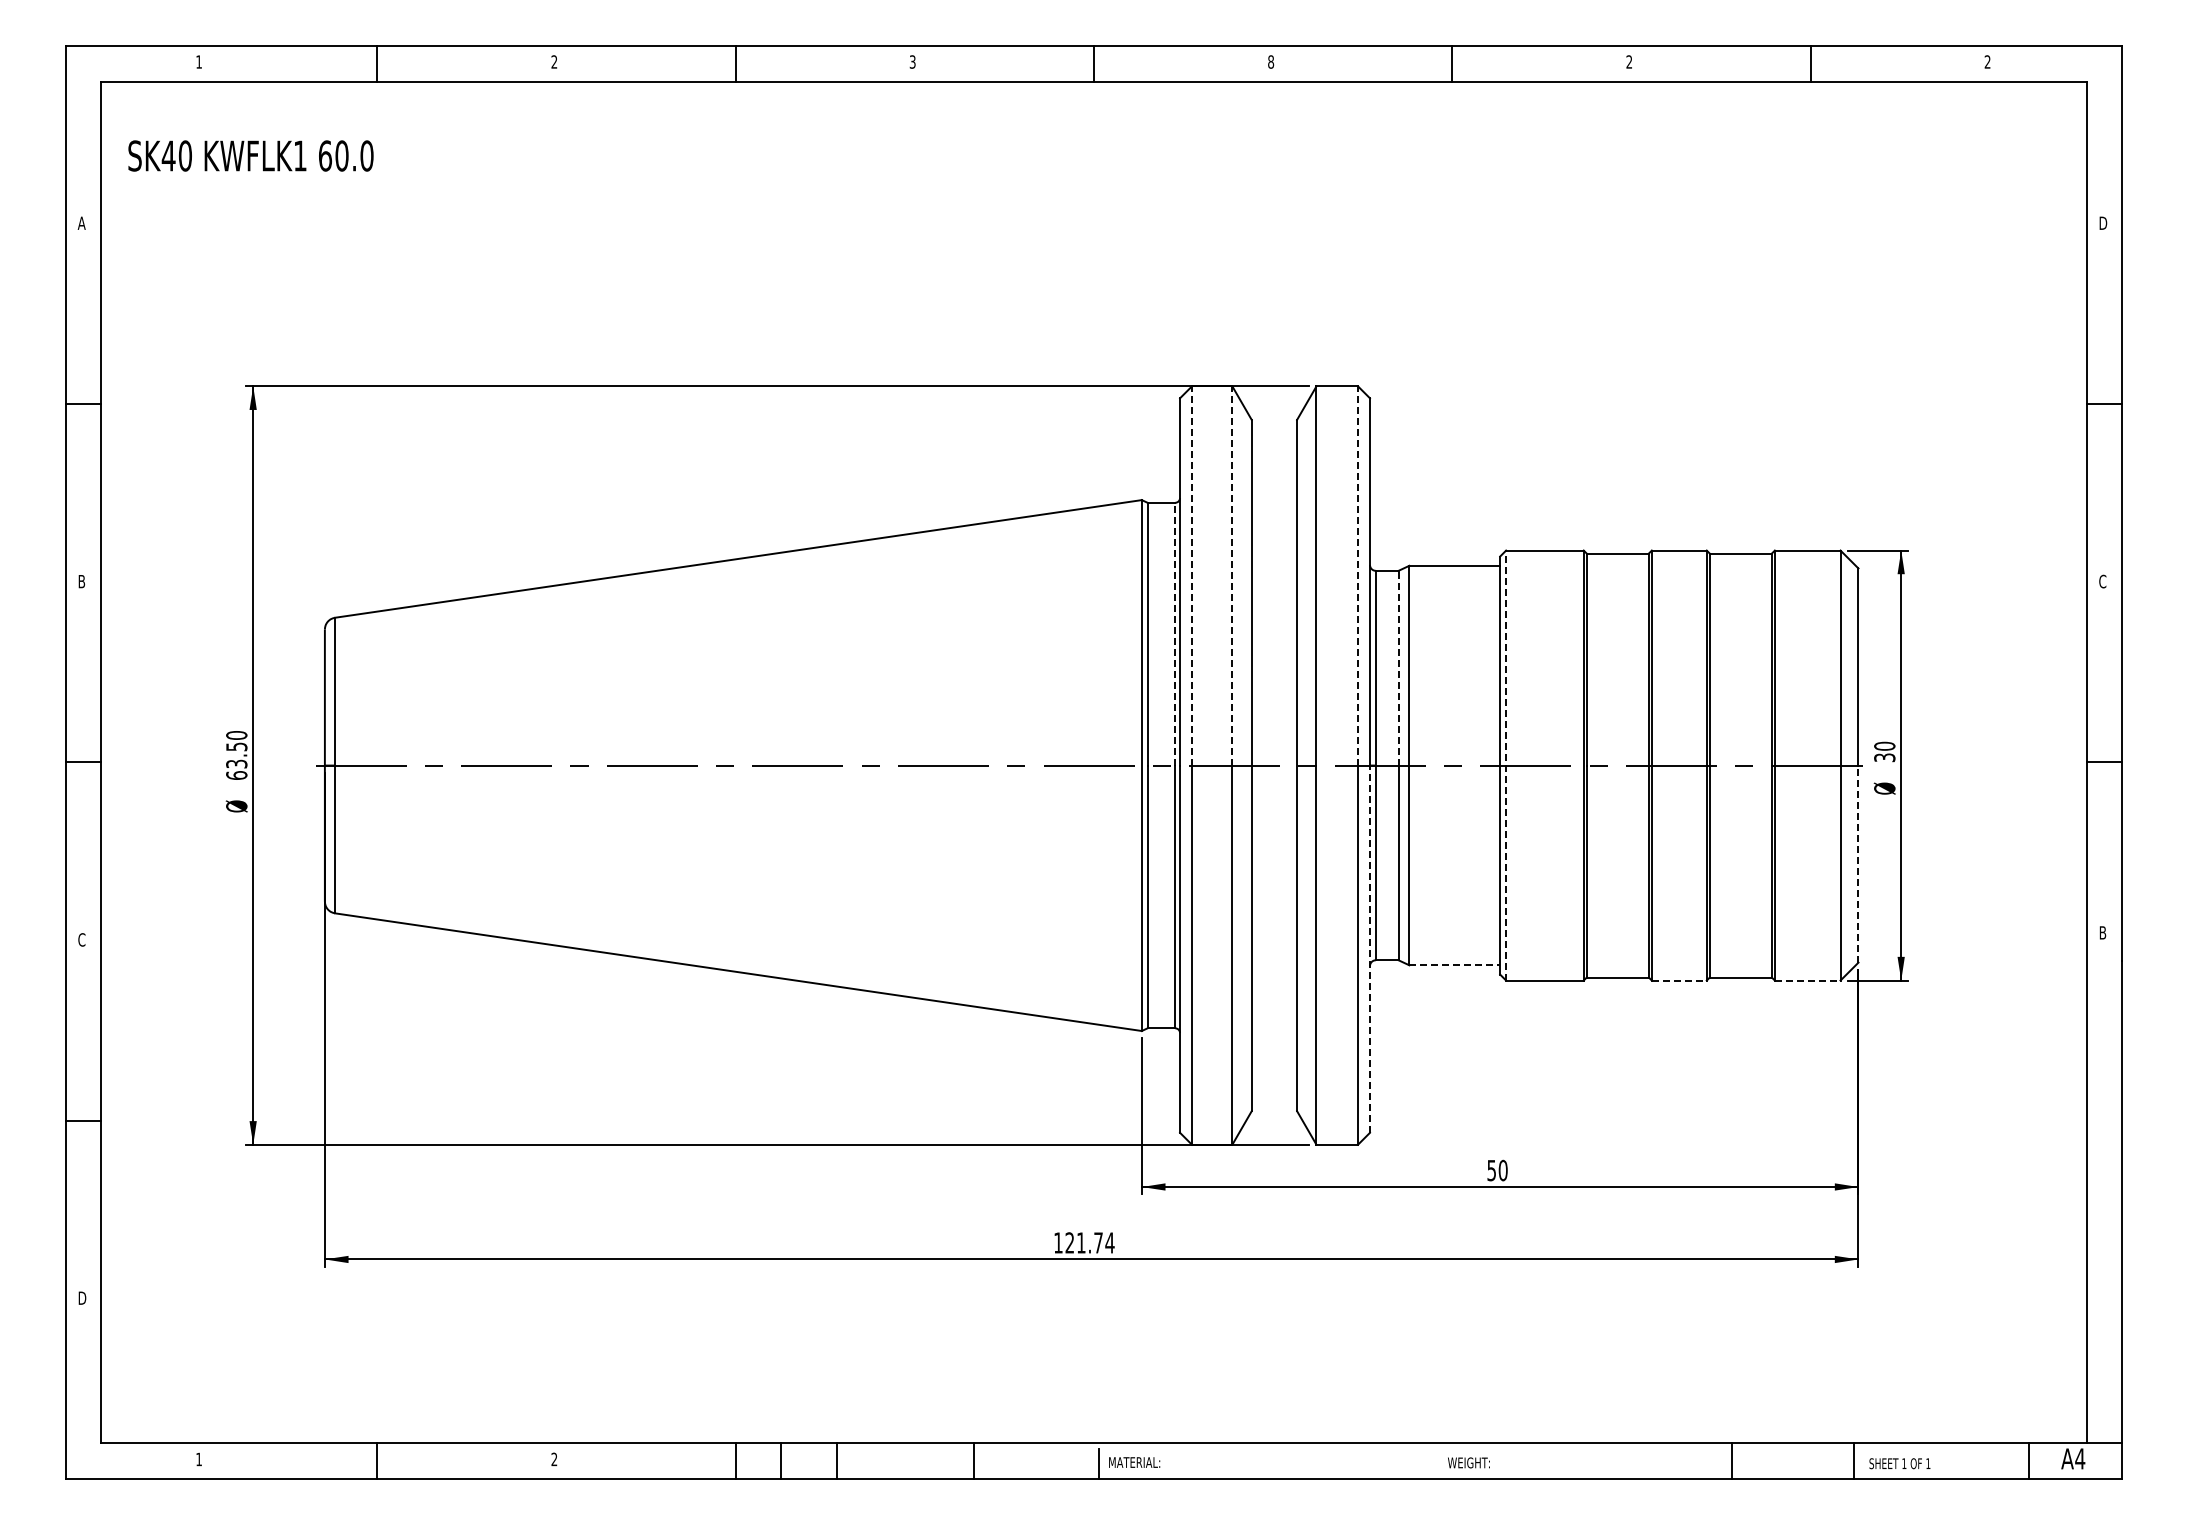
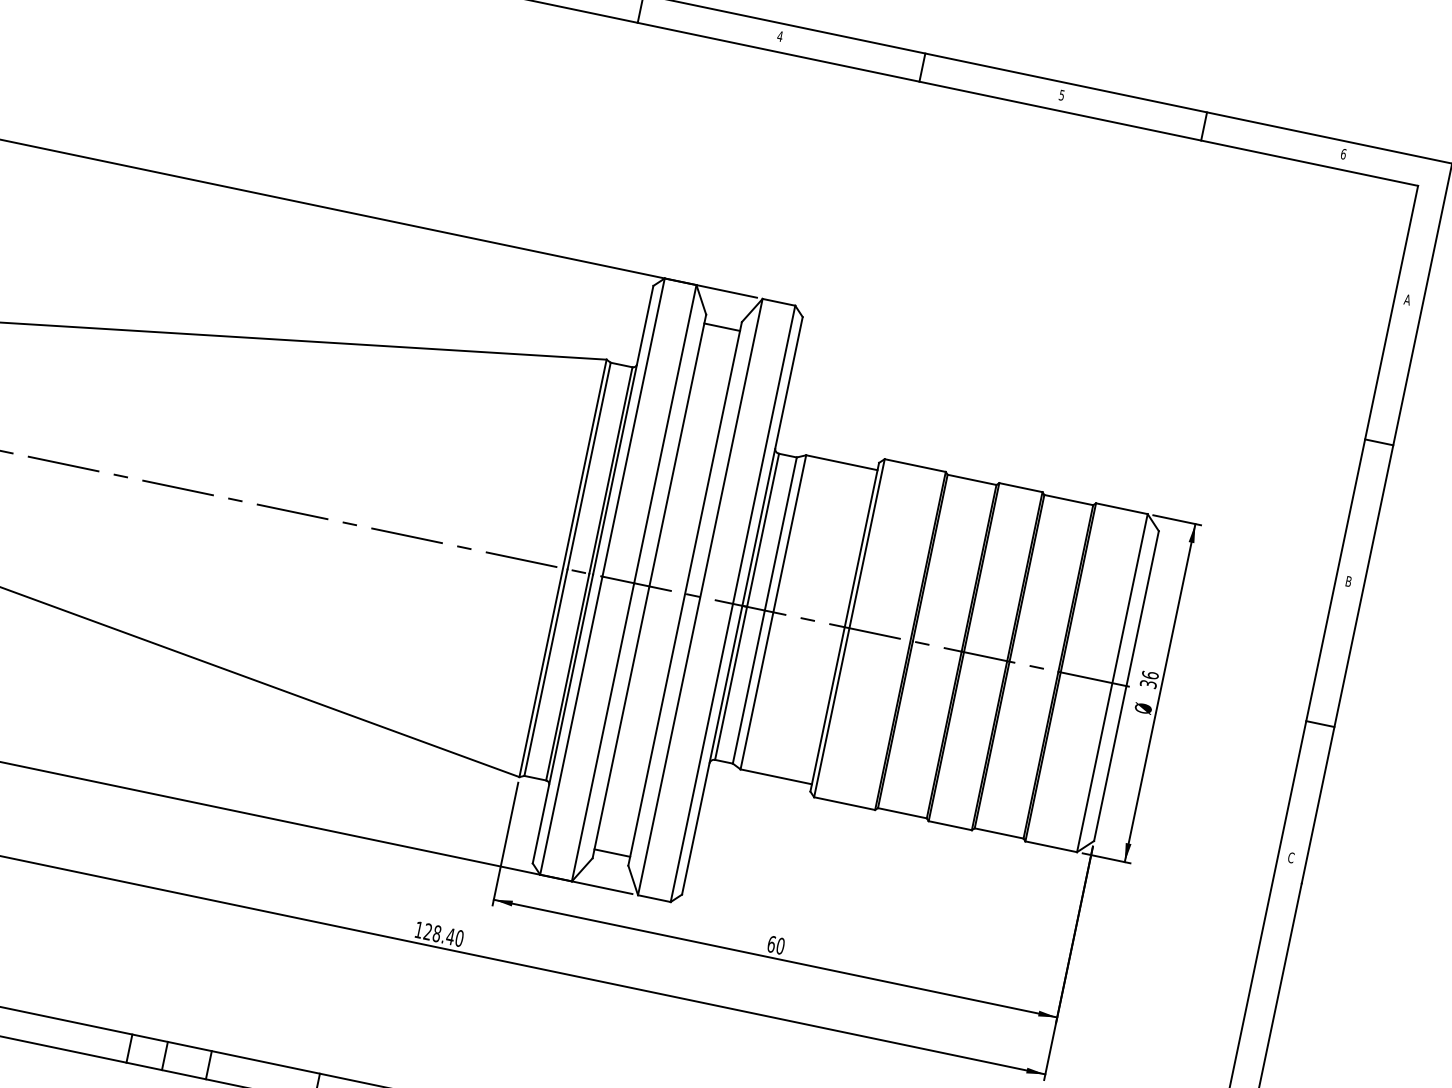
text: (1270, 61) -> (779, 35), 8 -> 4
text: (1629, 61) -> (1062, 94), 2 -> 5
text: (1987, 61) -> (1343, 153), 2 -> 6
text: (2102, 222) -> (1407, 299), D -> A
line: (1274, 431) -> (722, 327), added
line: (1192, 575) -> (634, 427), dashed -> solid
line: (1232, 575) -> (665, 433), dashed -> solid
line: (1358, 575) -> (764, 454), dashed -> solid
text: (2102, 581) -> (1348, 581), C -> B
line: (1175, 633) -> (611, 470), dashed -> solid
line: (1398, 667) -> (780, 533), dashed -> solid
text: (1884, 745) -> (1150, 674), 30 -> 36
line: (1506, 765) -> (849, 628), dashed -> solid
line: (1858, 864) -> (1110, 763), dashed -> solid
text: (2102, 932) -> (1290, 857), B -> C
line: (1369, 949) -> (711, 750), dashed -> solid
line: (1455, 965) -> (776, 777), dashed -> solid
line: (1679, 980) -> (950, 825), dashed -> solid
line: (1807, 980) -> (1051, 846), dashed -> solid
line: (1274, 1099) -> (612, 852), added
text: (1491, 1170) -> (771, 944), 50 -> 60
text: (1095, 1242) -> (448, 935), 121.74 -> 128.40

